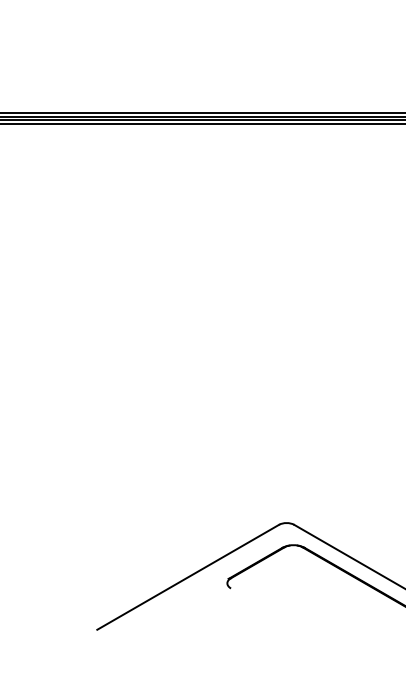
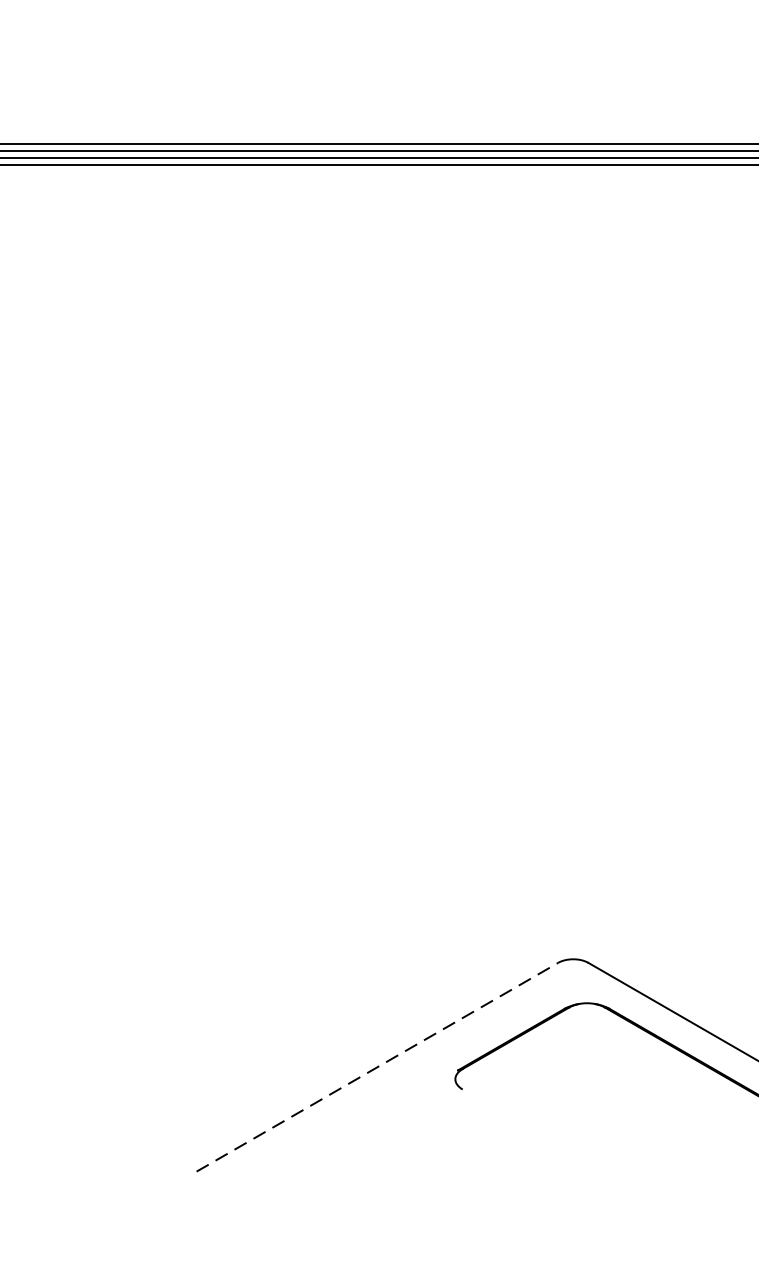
line: (188, 577) -> (378, 1067), solid -> dashed

